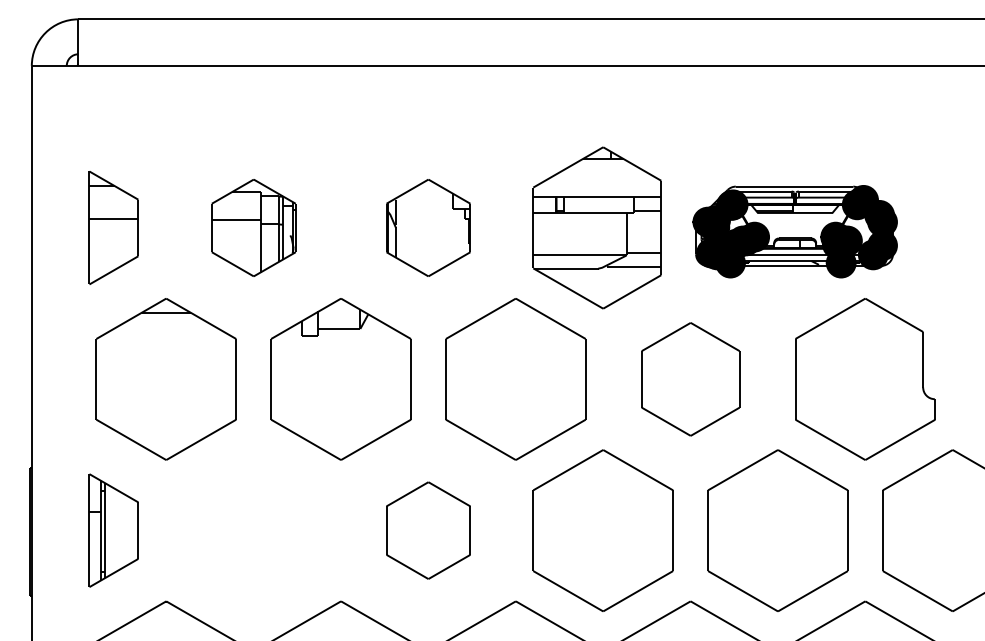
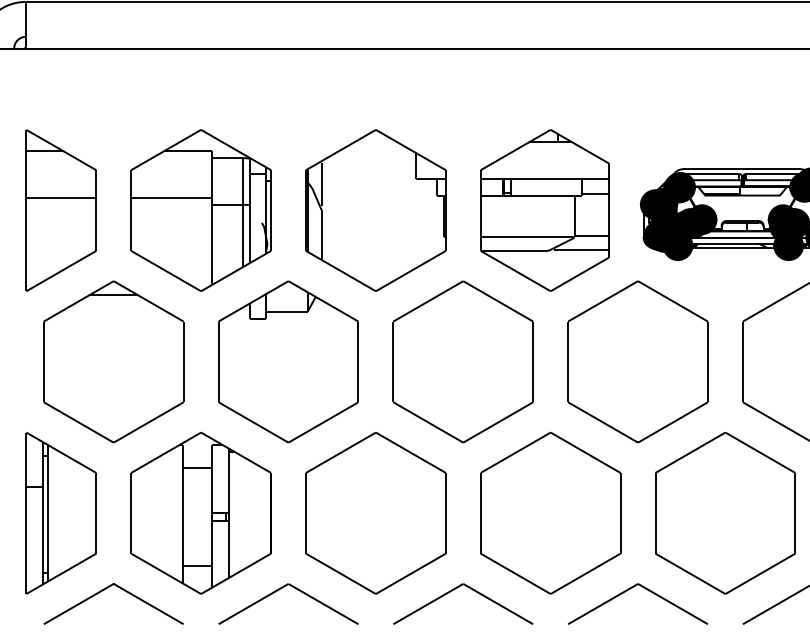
part: (113, 227) -> (60, 210), size x1.43
part: (253, 227) -> (200, 210), size x1.67
part: (428, 227) -> (375, 210), size x1.67
part: (690, 379) -> (637, 362), size x1.43
part: (113, 530) -> (60, 513), size x1.43
part: (253, 530) -> (200, 513), added
part: (428, 530) -> (375, 513), size x1.67

